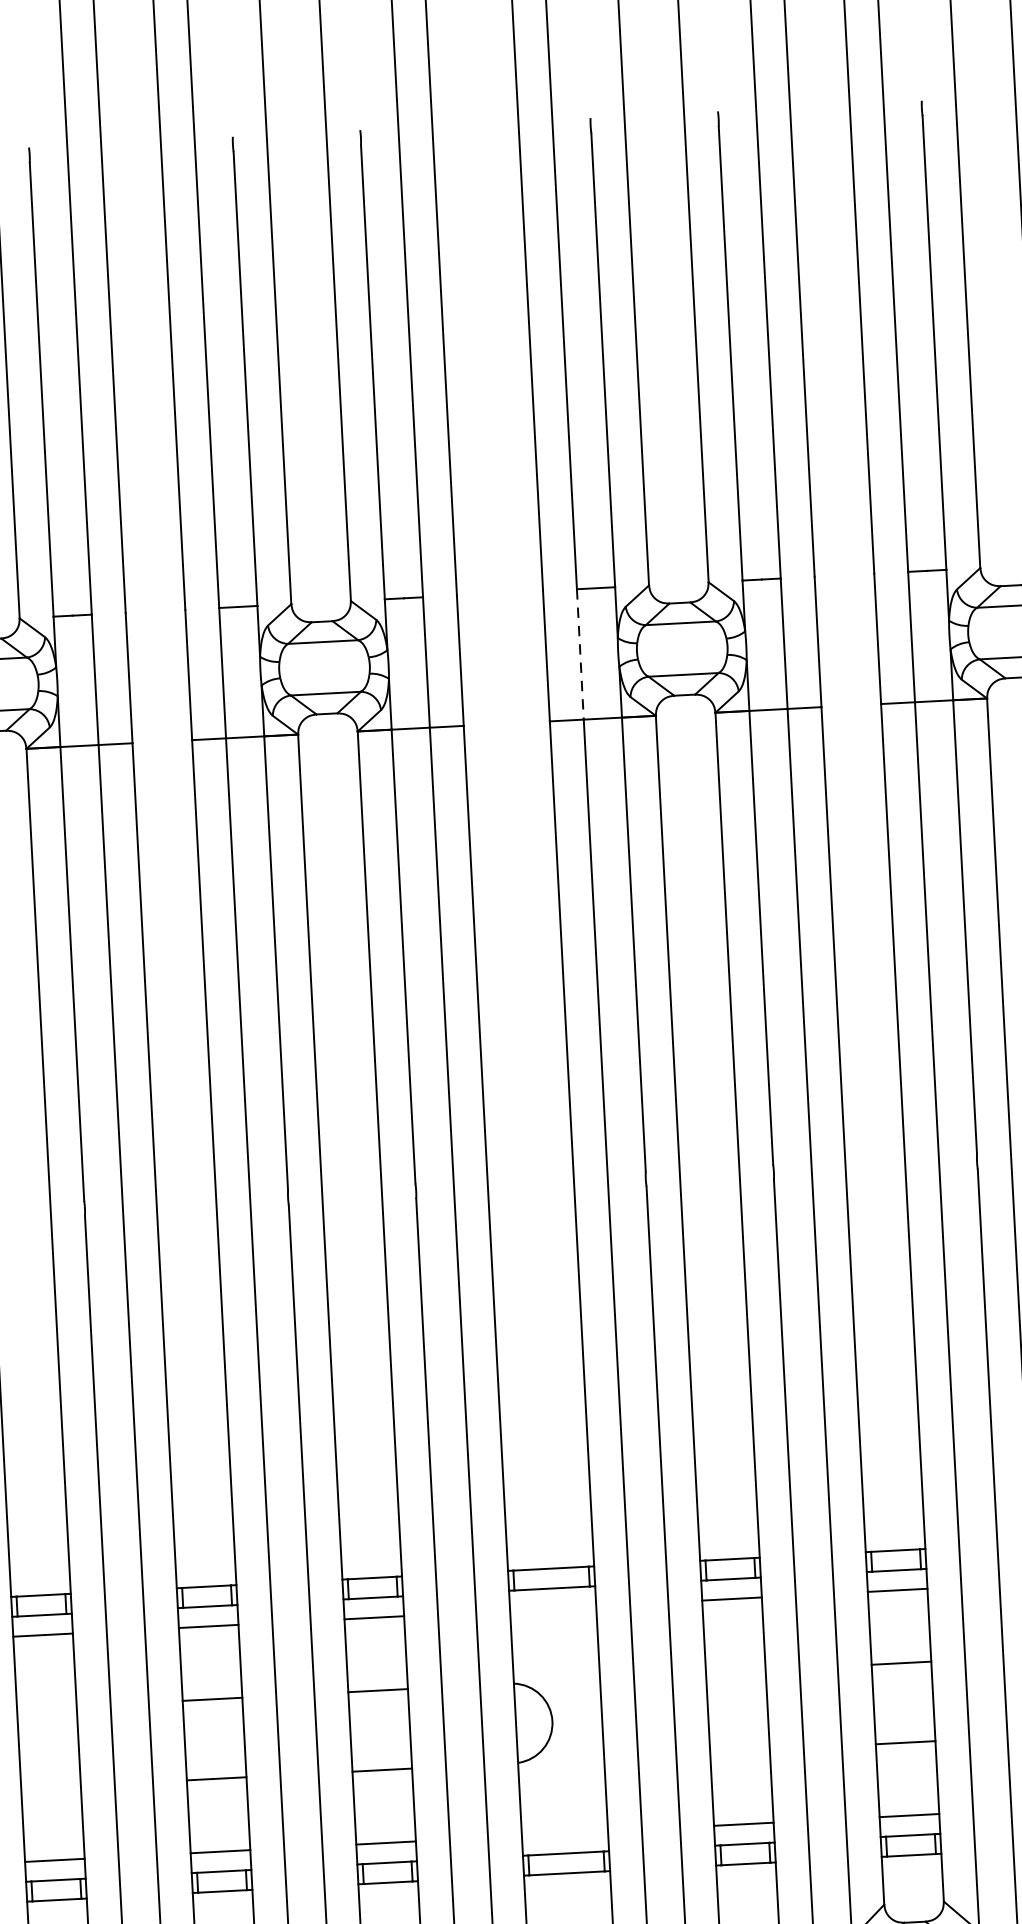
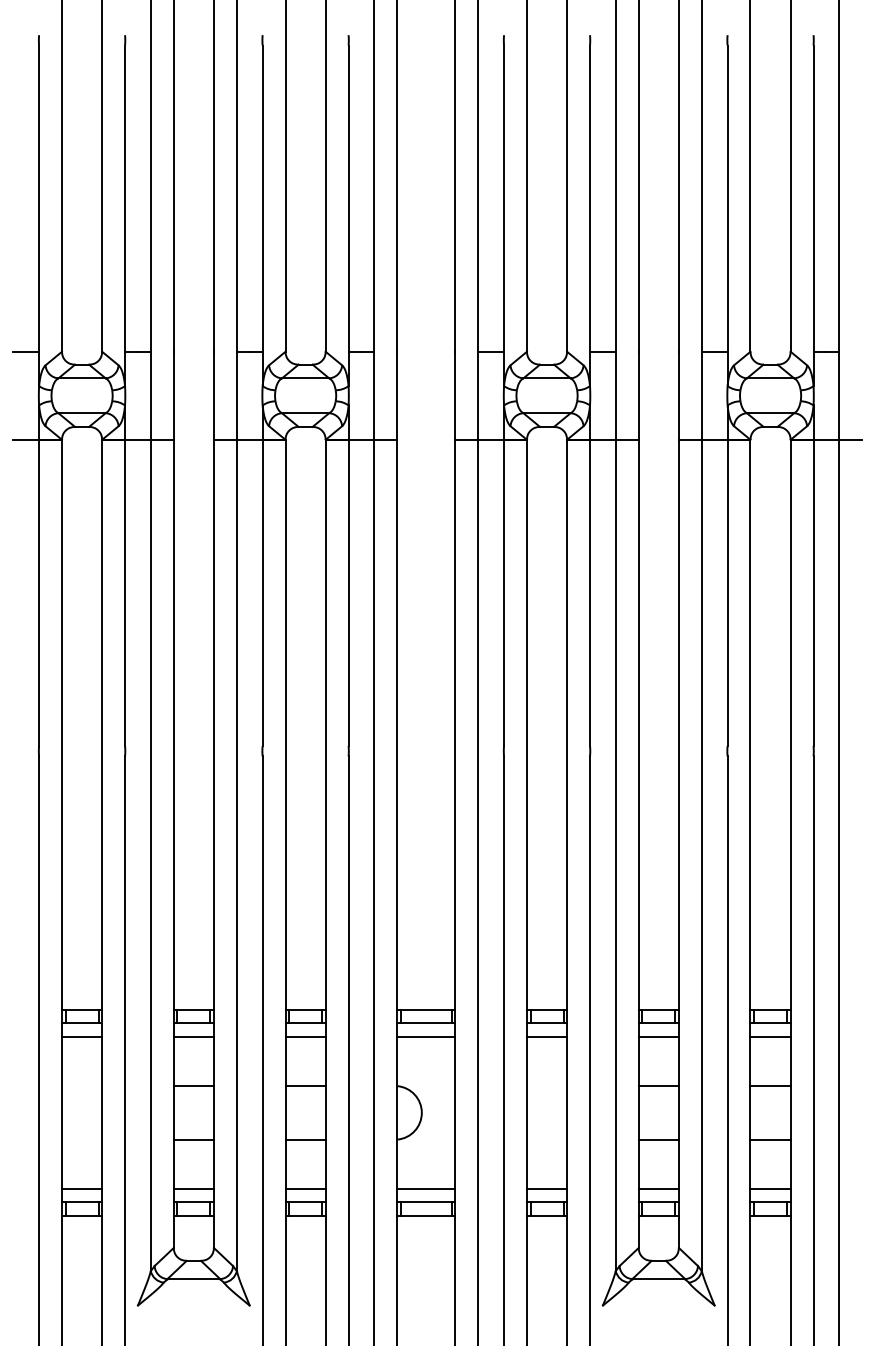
line: (580, 653) -> (478, 395), dashed -> solid
line: (553, 1607) -> (426, 1036), added
line: (565, 1833) -> (426, 1188), added

